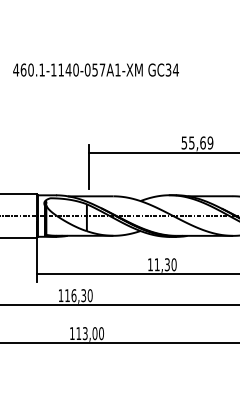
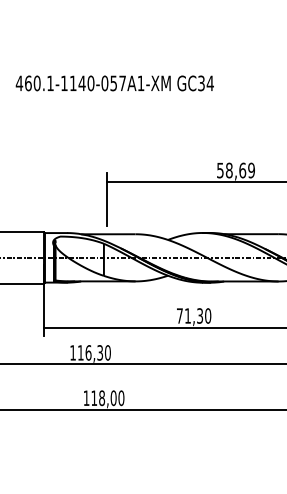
text: (191, 142) -> (228, 170), 55,69 -> 58,69
text: (150, 264) -> (179, 315), 11,30 -> 71,30
text: (85, 332) -> (102, 397), 113,00 -> 118,00

